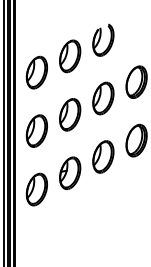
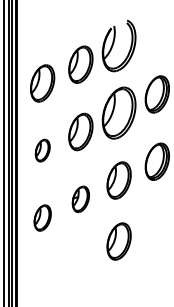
part: (102, 40) -> (118, 46), size x1.4
part: (102, 98) -> (118, 113), size x1.4
part: (36, 130) -> (42, 150), size x0.6
part: (69, 173) -> (80, 199), size x0.7
part: (36, 189) -> (42, 217), size x0.7
part: (102, 209) -> (118, 241), added

